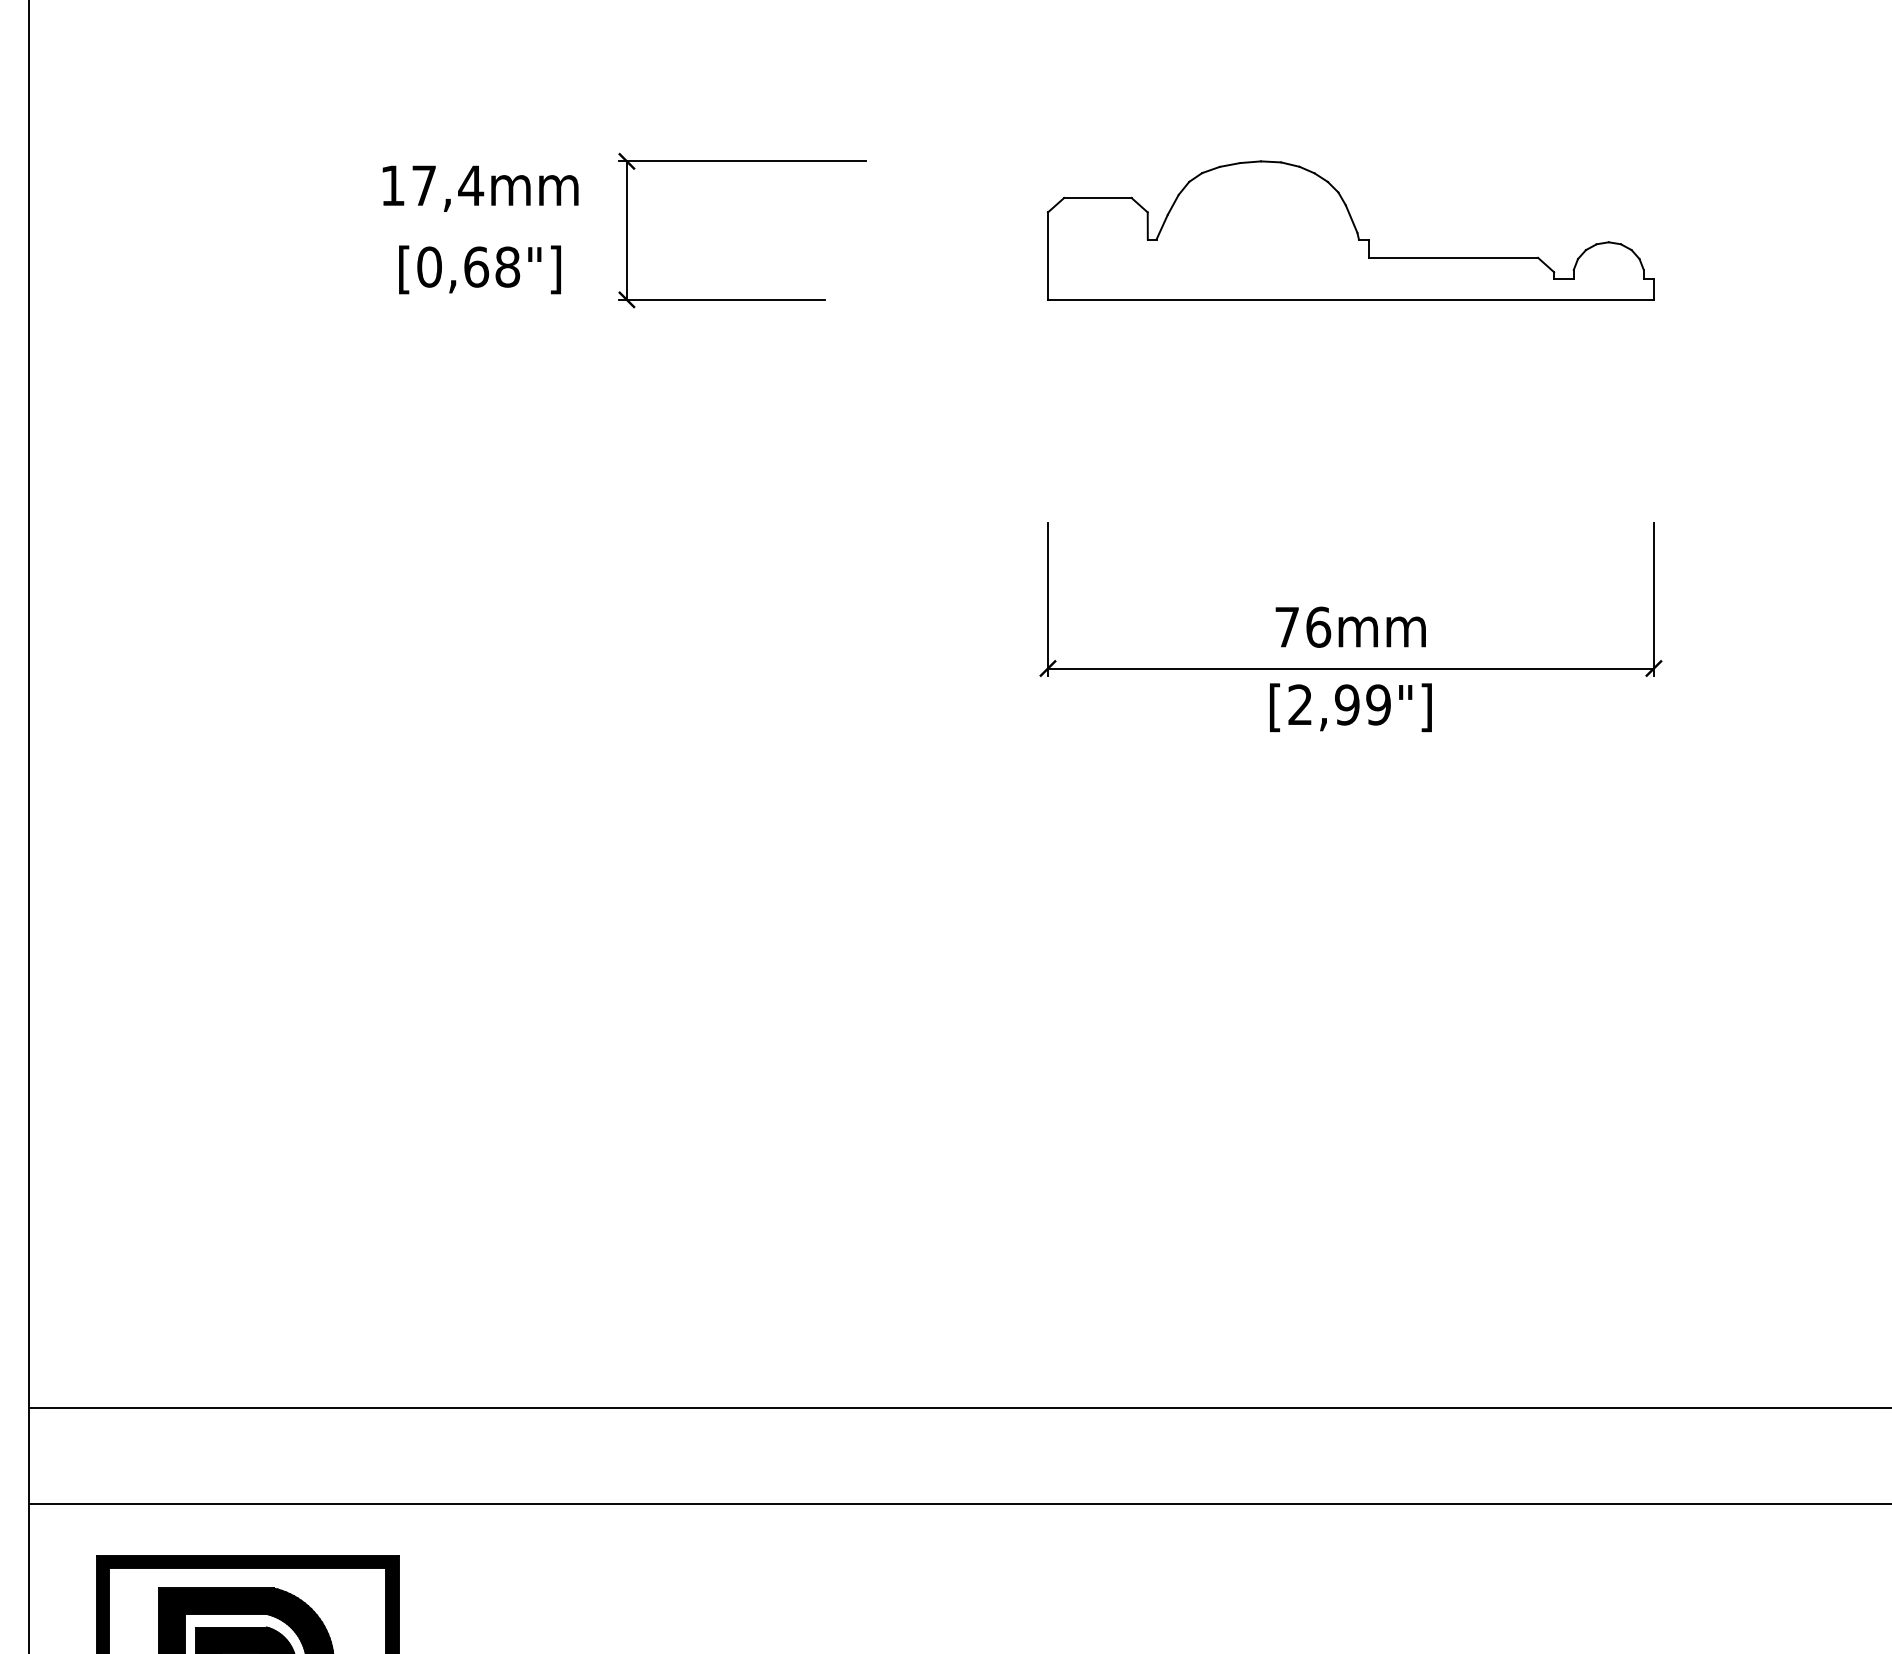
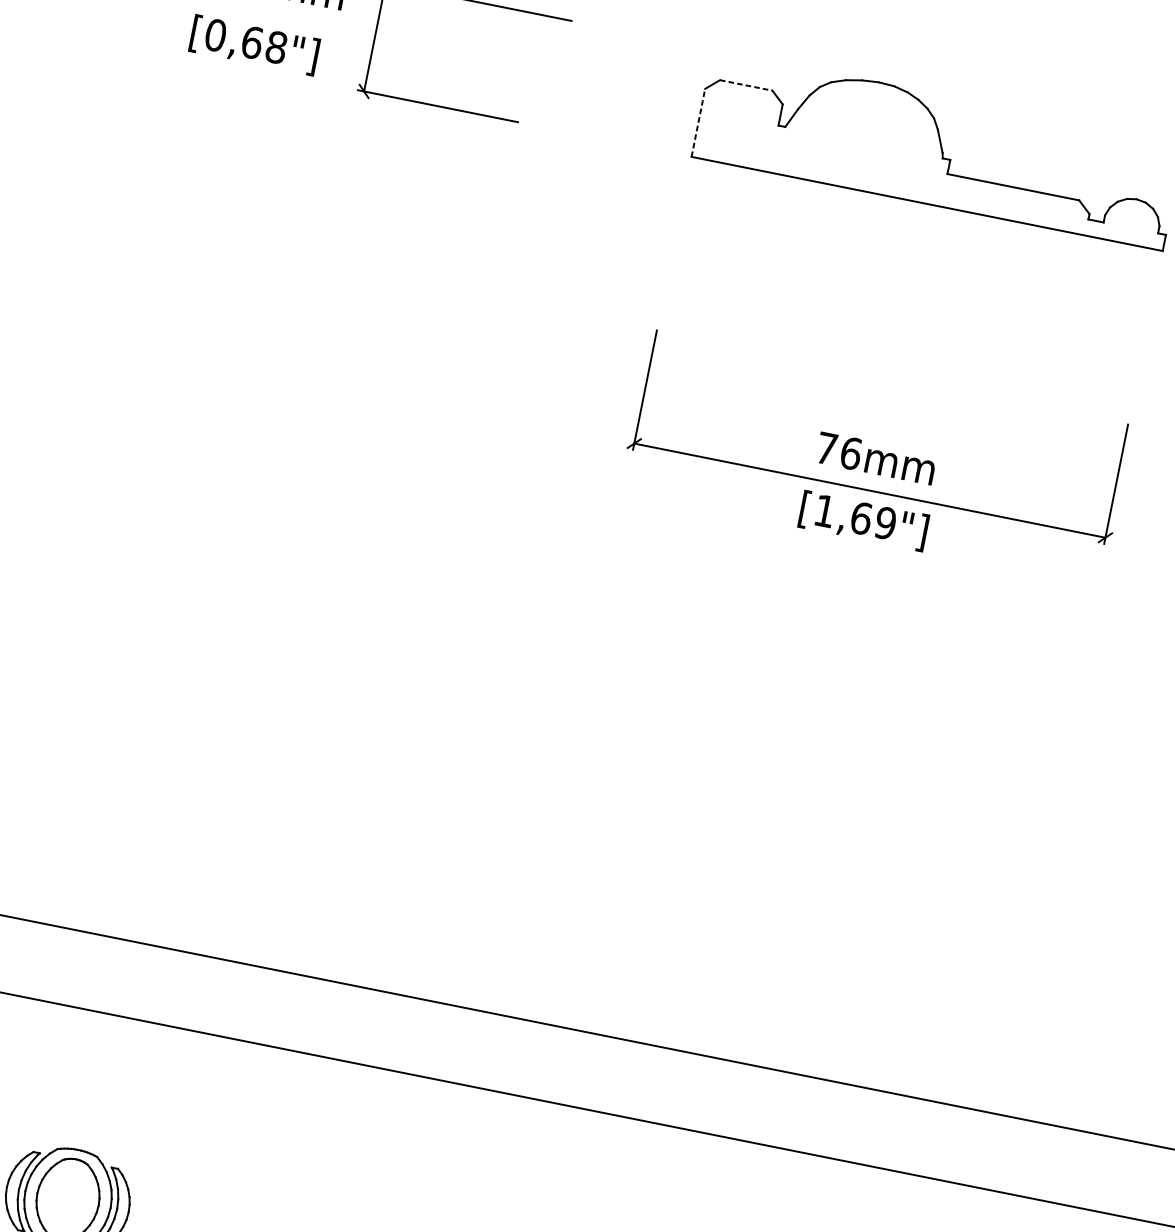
line: (1097, 197) -> (745, 84), solid -> dashed
line: (1048, 256) -> (698, 123), solid -> dashed
text: (1323, 704) -> (842, 514), [2,99"] -> [1,69"]

